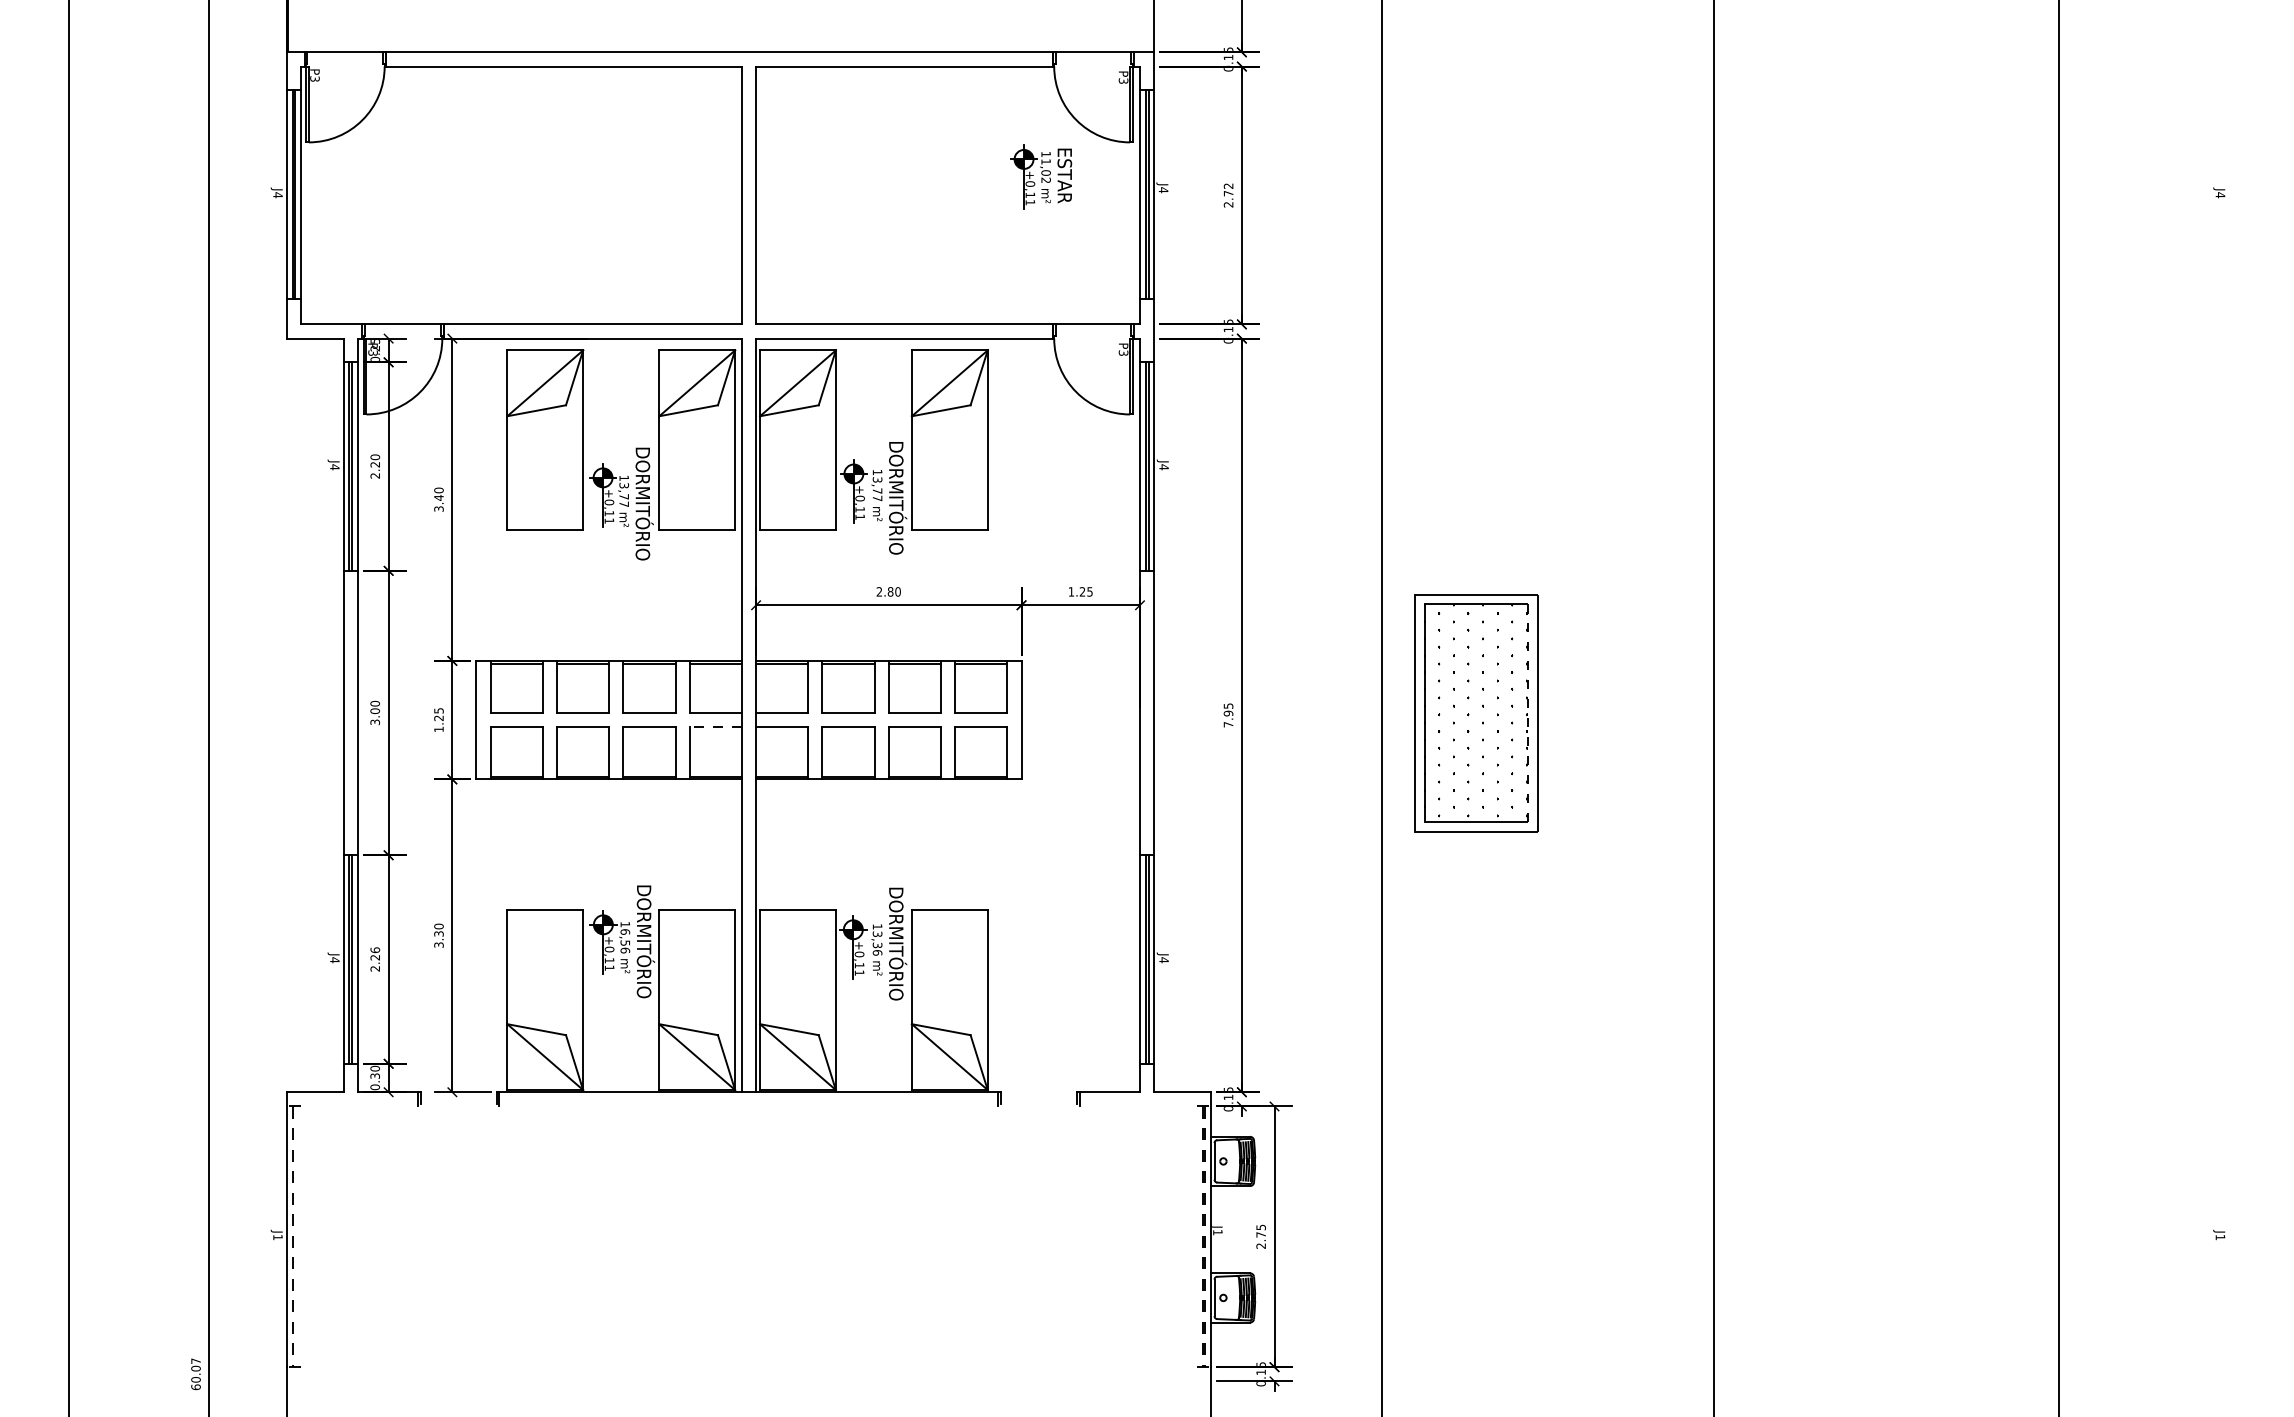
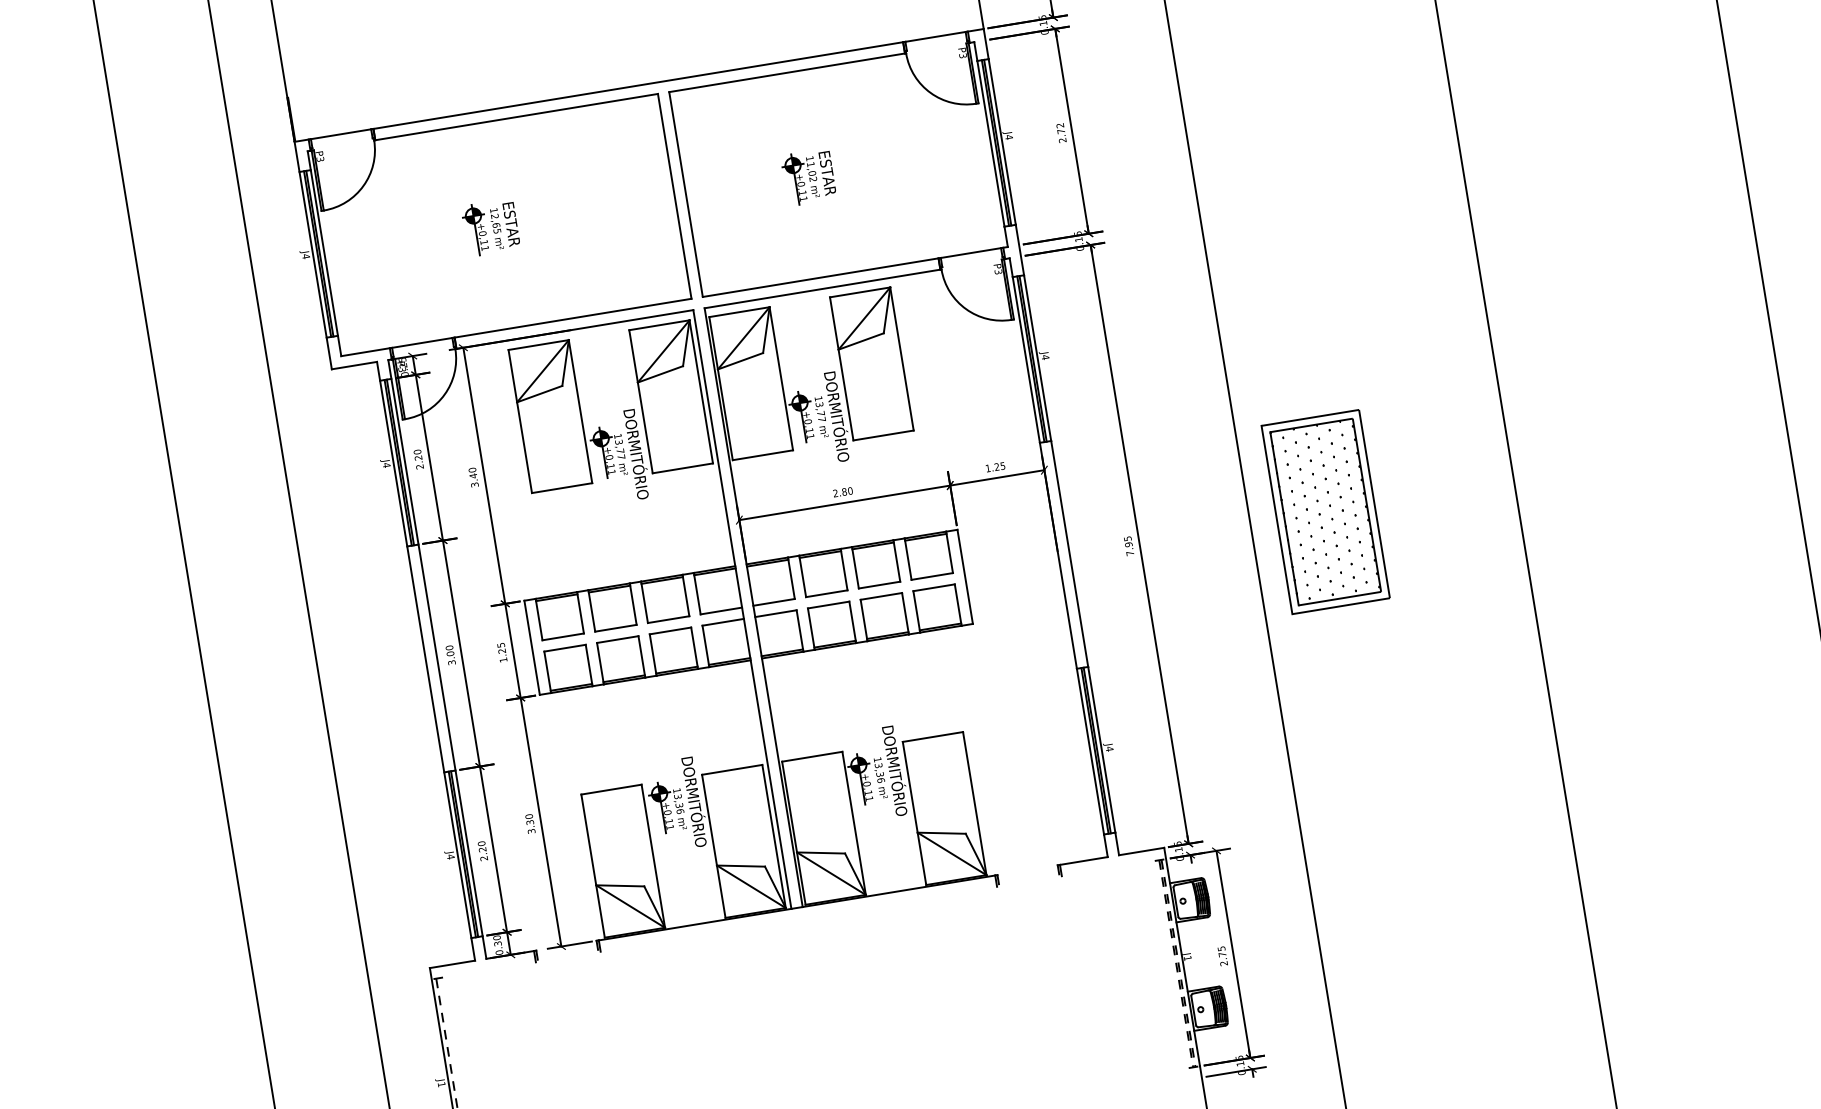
part: (1041, 176) -> (809, 176), moved
part: (510, 196) -> (491, 227), added
line: (1528, 712) -> (1367, 504), dashed -> solid
line: (715, 727) -> (723, 622), dashed -> solid
text: (625, 937) -> (678, 801), 16,56 -> 13,36
text: (374, 949) -> (480, 843), 2.26 -> 2.20

